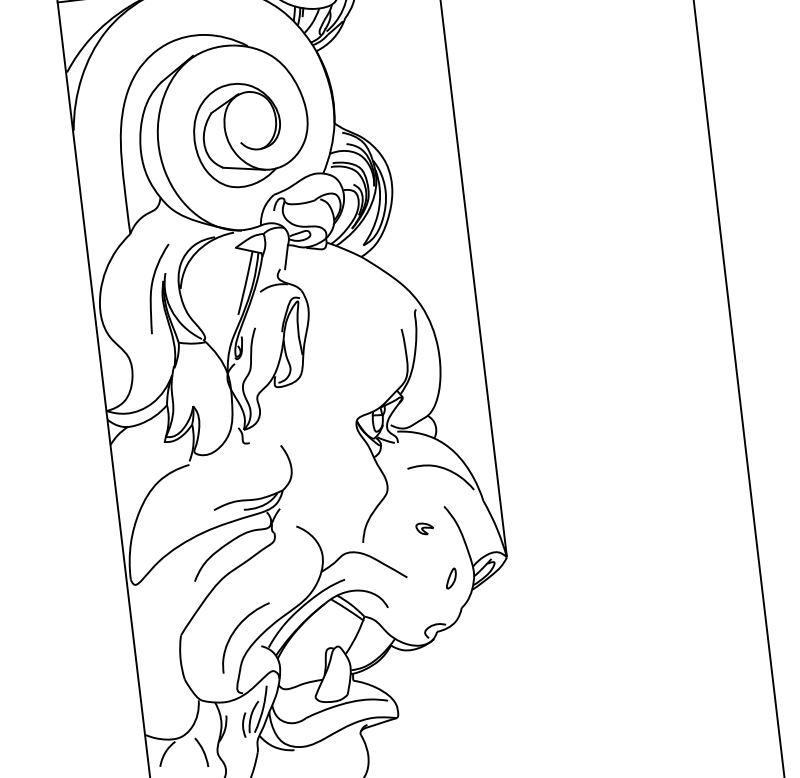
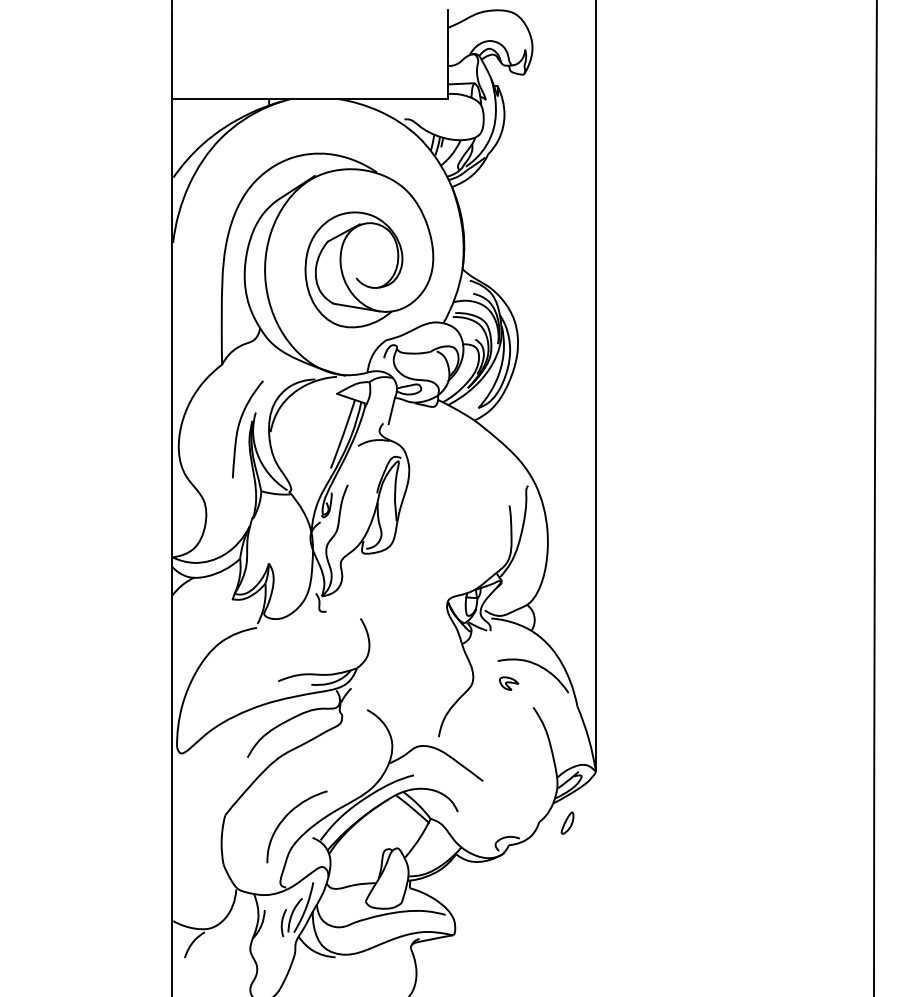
part: (425, 528) -> (509, 683), moved
part: (451, 578) -> (567, 822), moved
curve: (203, 752) -> (234, 947), removed

